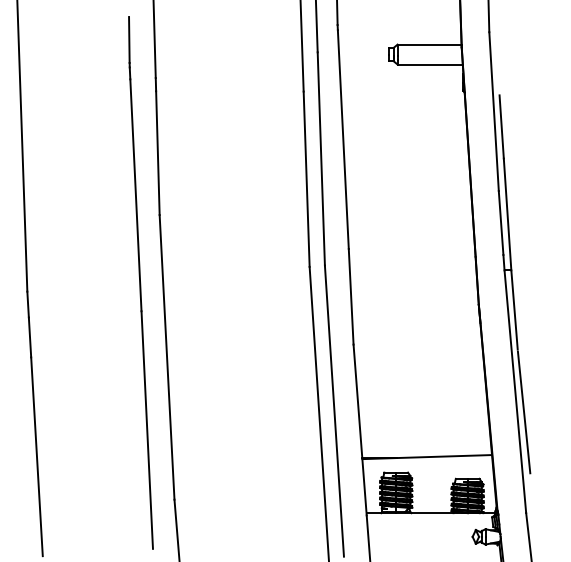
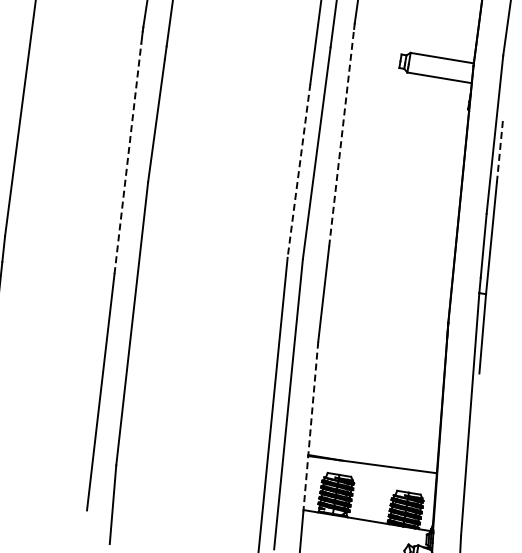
line: (501, 127) -> (499, 151), solid -> dashed
line: (343, 139) -> (341, 137), solid -> dashed
line: (306, 179) -> (298, 171), solid -> dashed
line: (135, 194) -> (127, 157), solid -> dashed
line: (523, 412) -> (474, 436), removed
line: (360, 430) -> (311, 427), solid -> dashed

